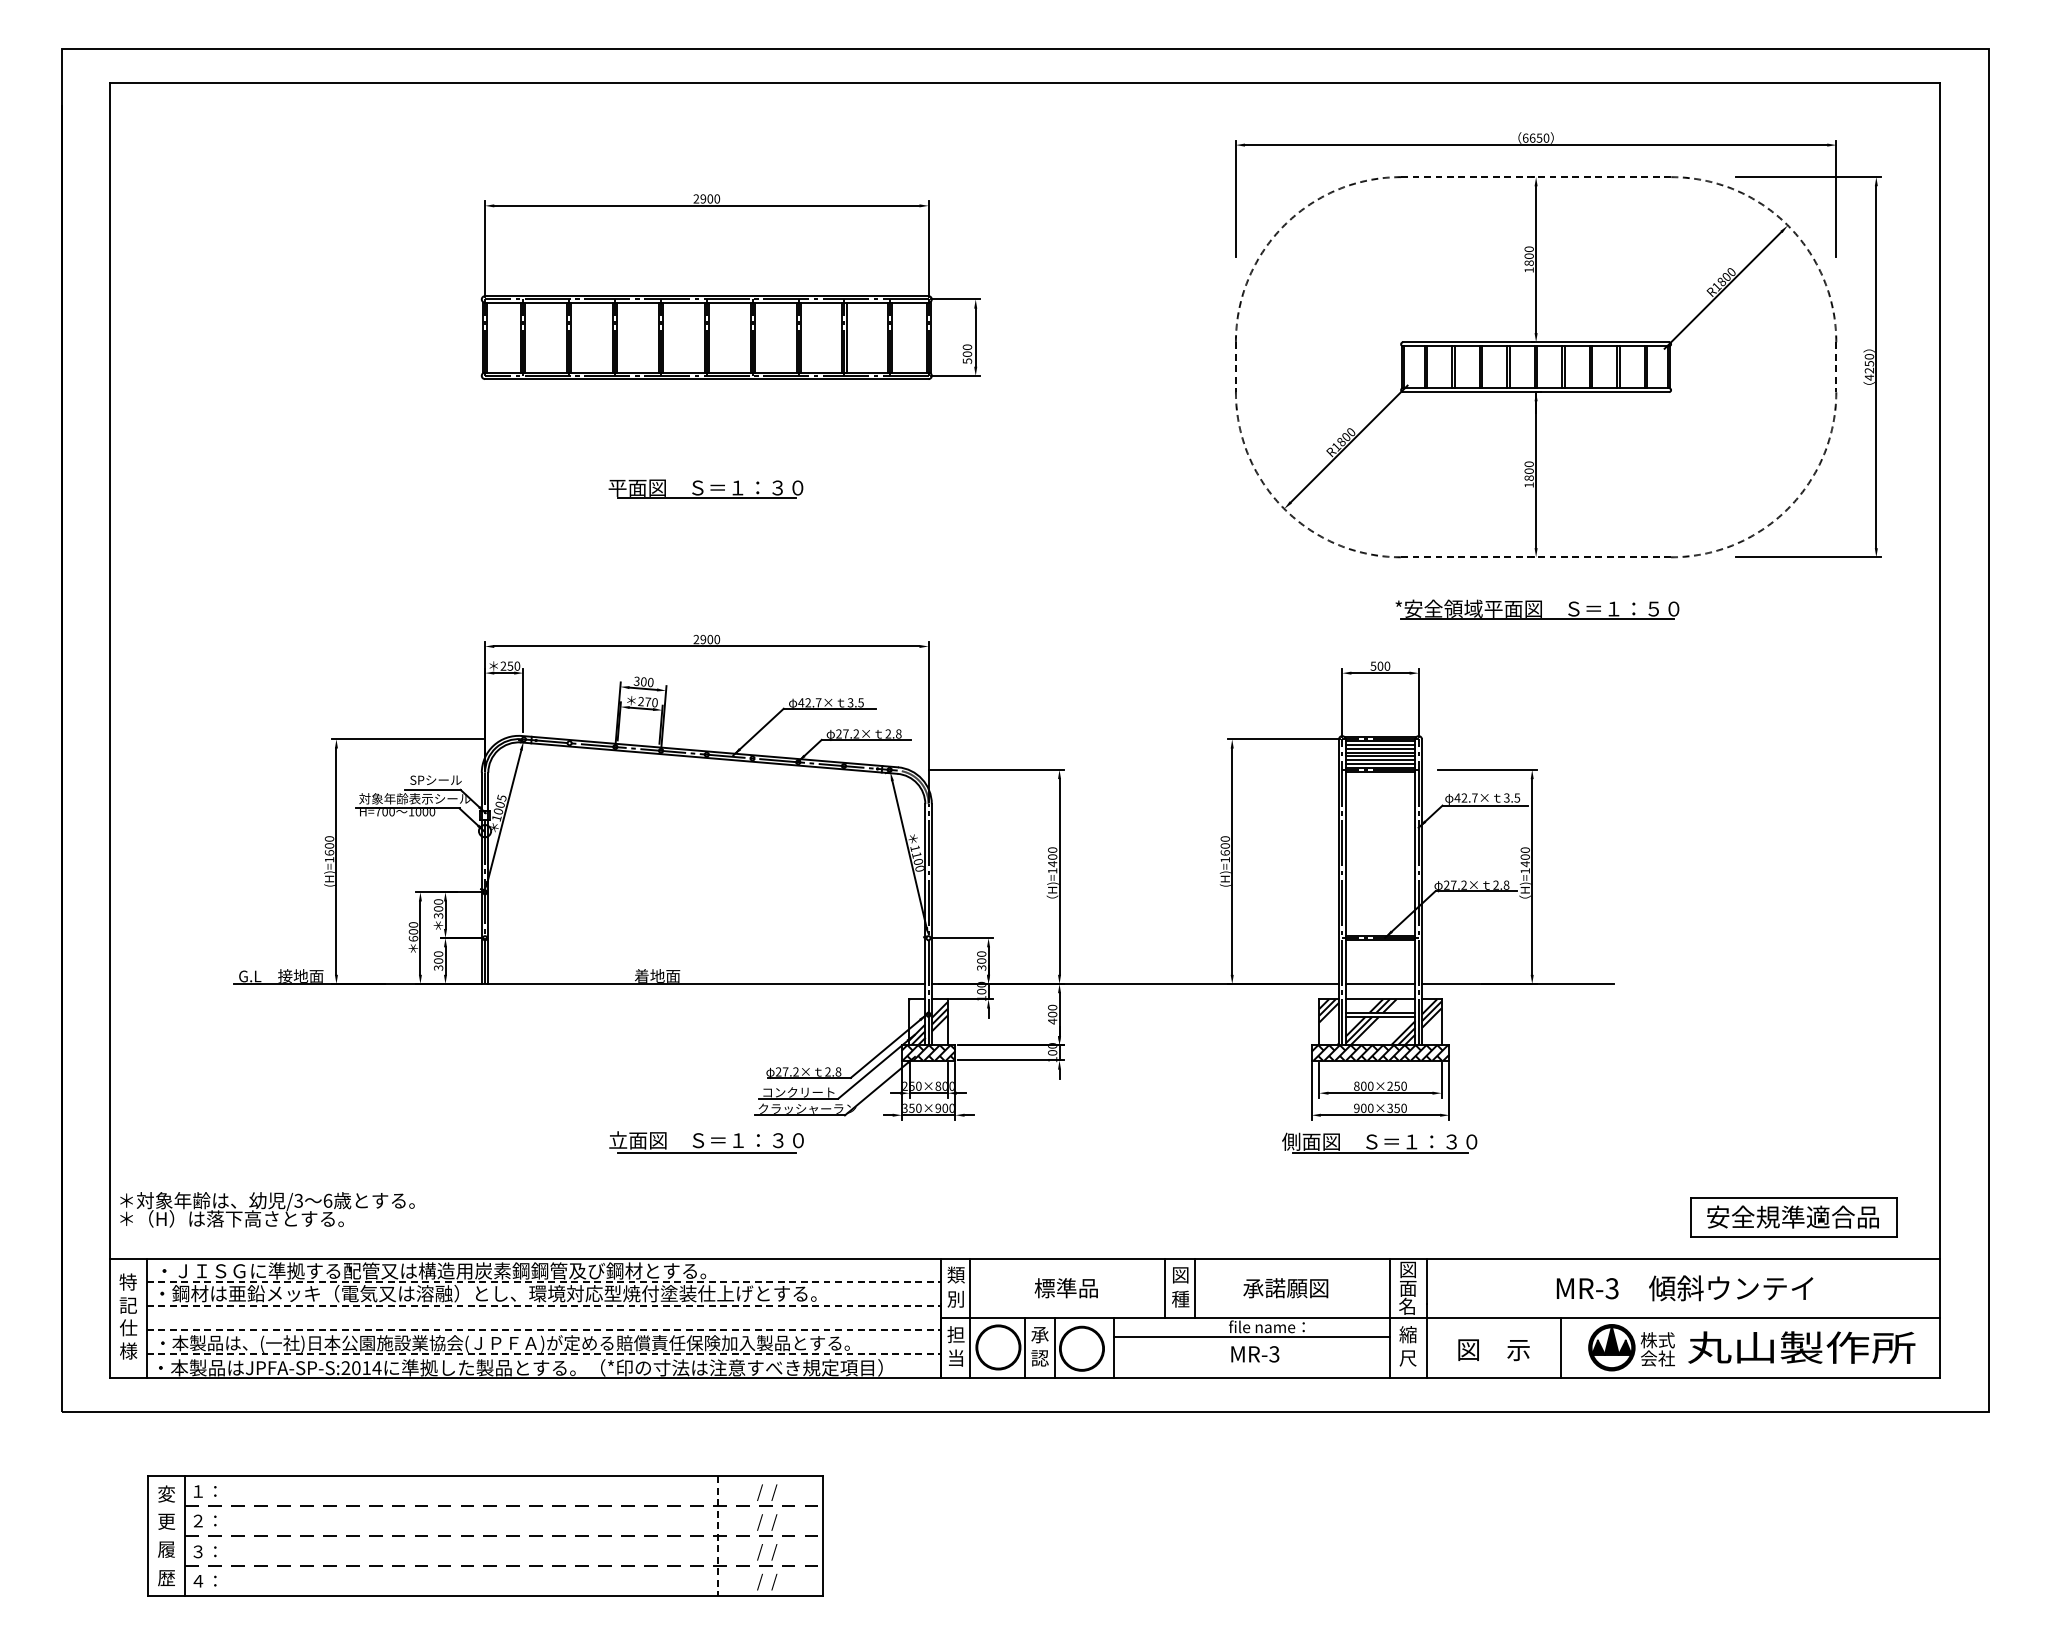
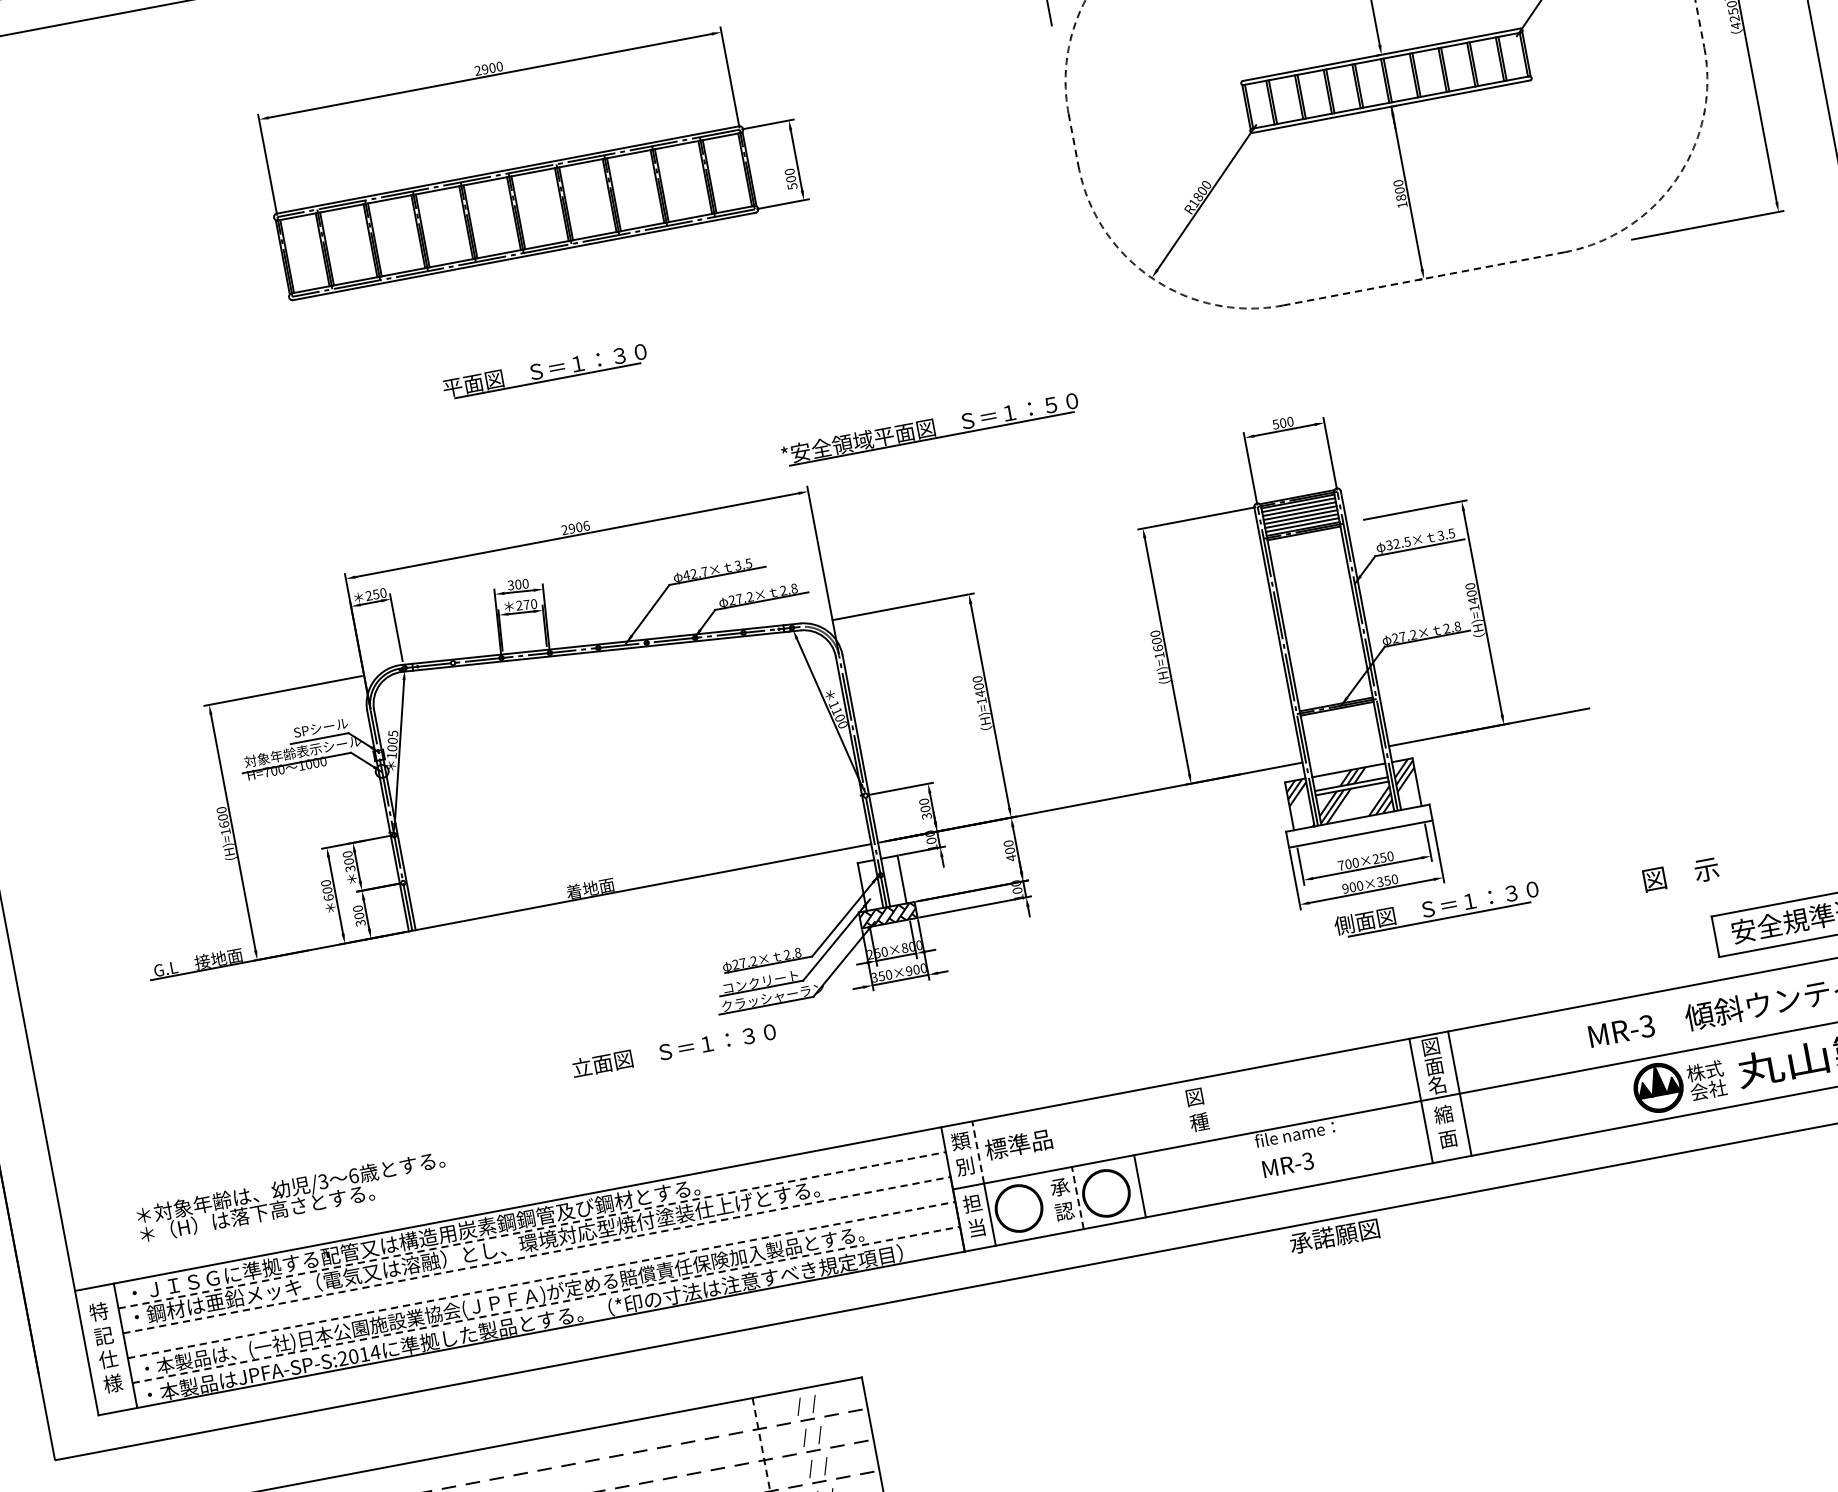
part: (1537, 609) -> (930, 428), moved
text: (717, 639) -> (586, 525), 2900 -> 2906
text: (1465, 797) -> (1397, 543), 42.7× -> 32.5×
line: (1380, 984) -> (1345, 754), removed
hatch: (928, 1022) -> (882, 883), removed
hatch: (1380, 1052) -> (1359, 825), removed
text: (1356, 1085) -> (1340, 864), 800×250 -> 700×250
part: (1379, 1142) -> (1436, 908), moved
line: (706, 1153) -> (676, 1063), removed
text: (267, 1209) -> (292, 1196), moved
line: (970, 1288) -> (978, 1152), solid -> dashed
text: (1065, 1288) -> (1017, 1145), moved
line: (1165, 1288) -> (1181, 1114), removed
line: (1194, 1288) -> (1211, 1108), removed
text: (1285, 1288) -> (1334, 1236), moved
line: (1251, 1336) -> (1280, 1147), removed
line: (1024, 1347) -> (1046, 1203), removed
line: (1560, 1347) -> (1605, 1097), removed
line: (1054, 1348) -> (1077, 1198), solid -> dashed
text: (1493, 1350) -> (1680, 875), moved
text: (1407, 1358) -> (1447, 1139), 尺 -> 面

